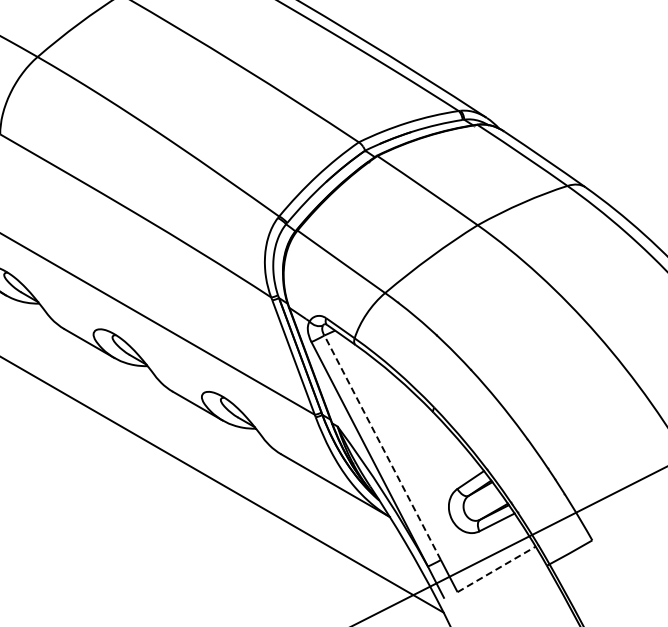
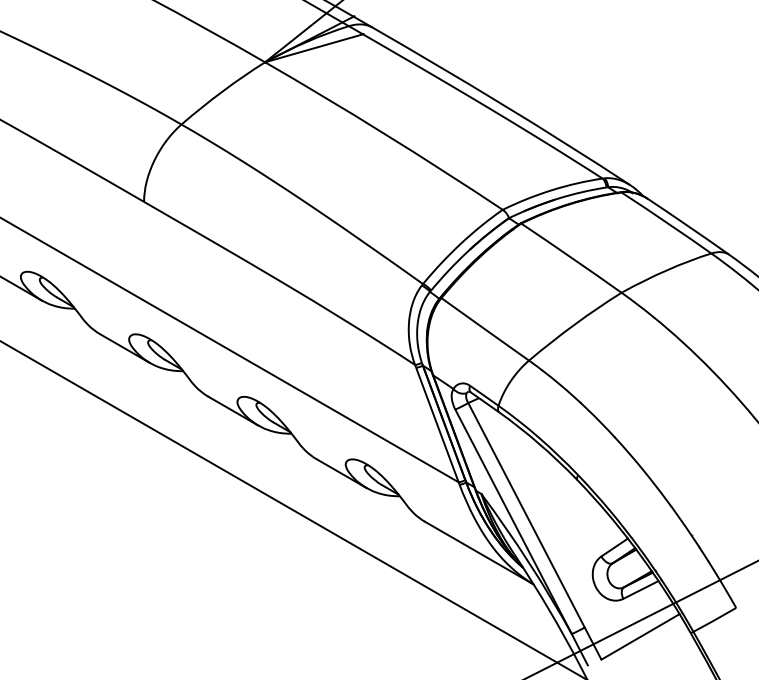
line: (382, 446) -> (526, 514), dashed -> solid
line: (496, 568) -> (640, 636), dashed -> solid

